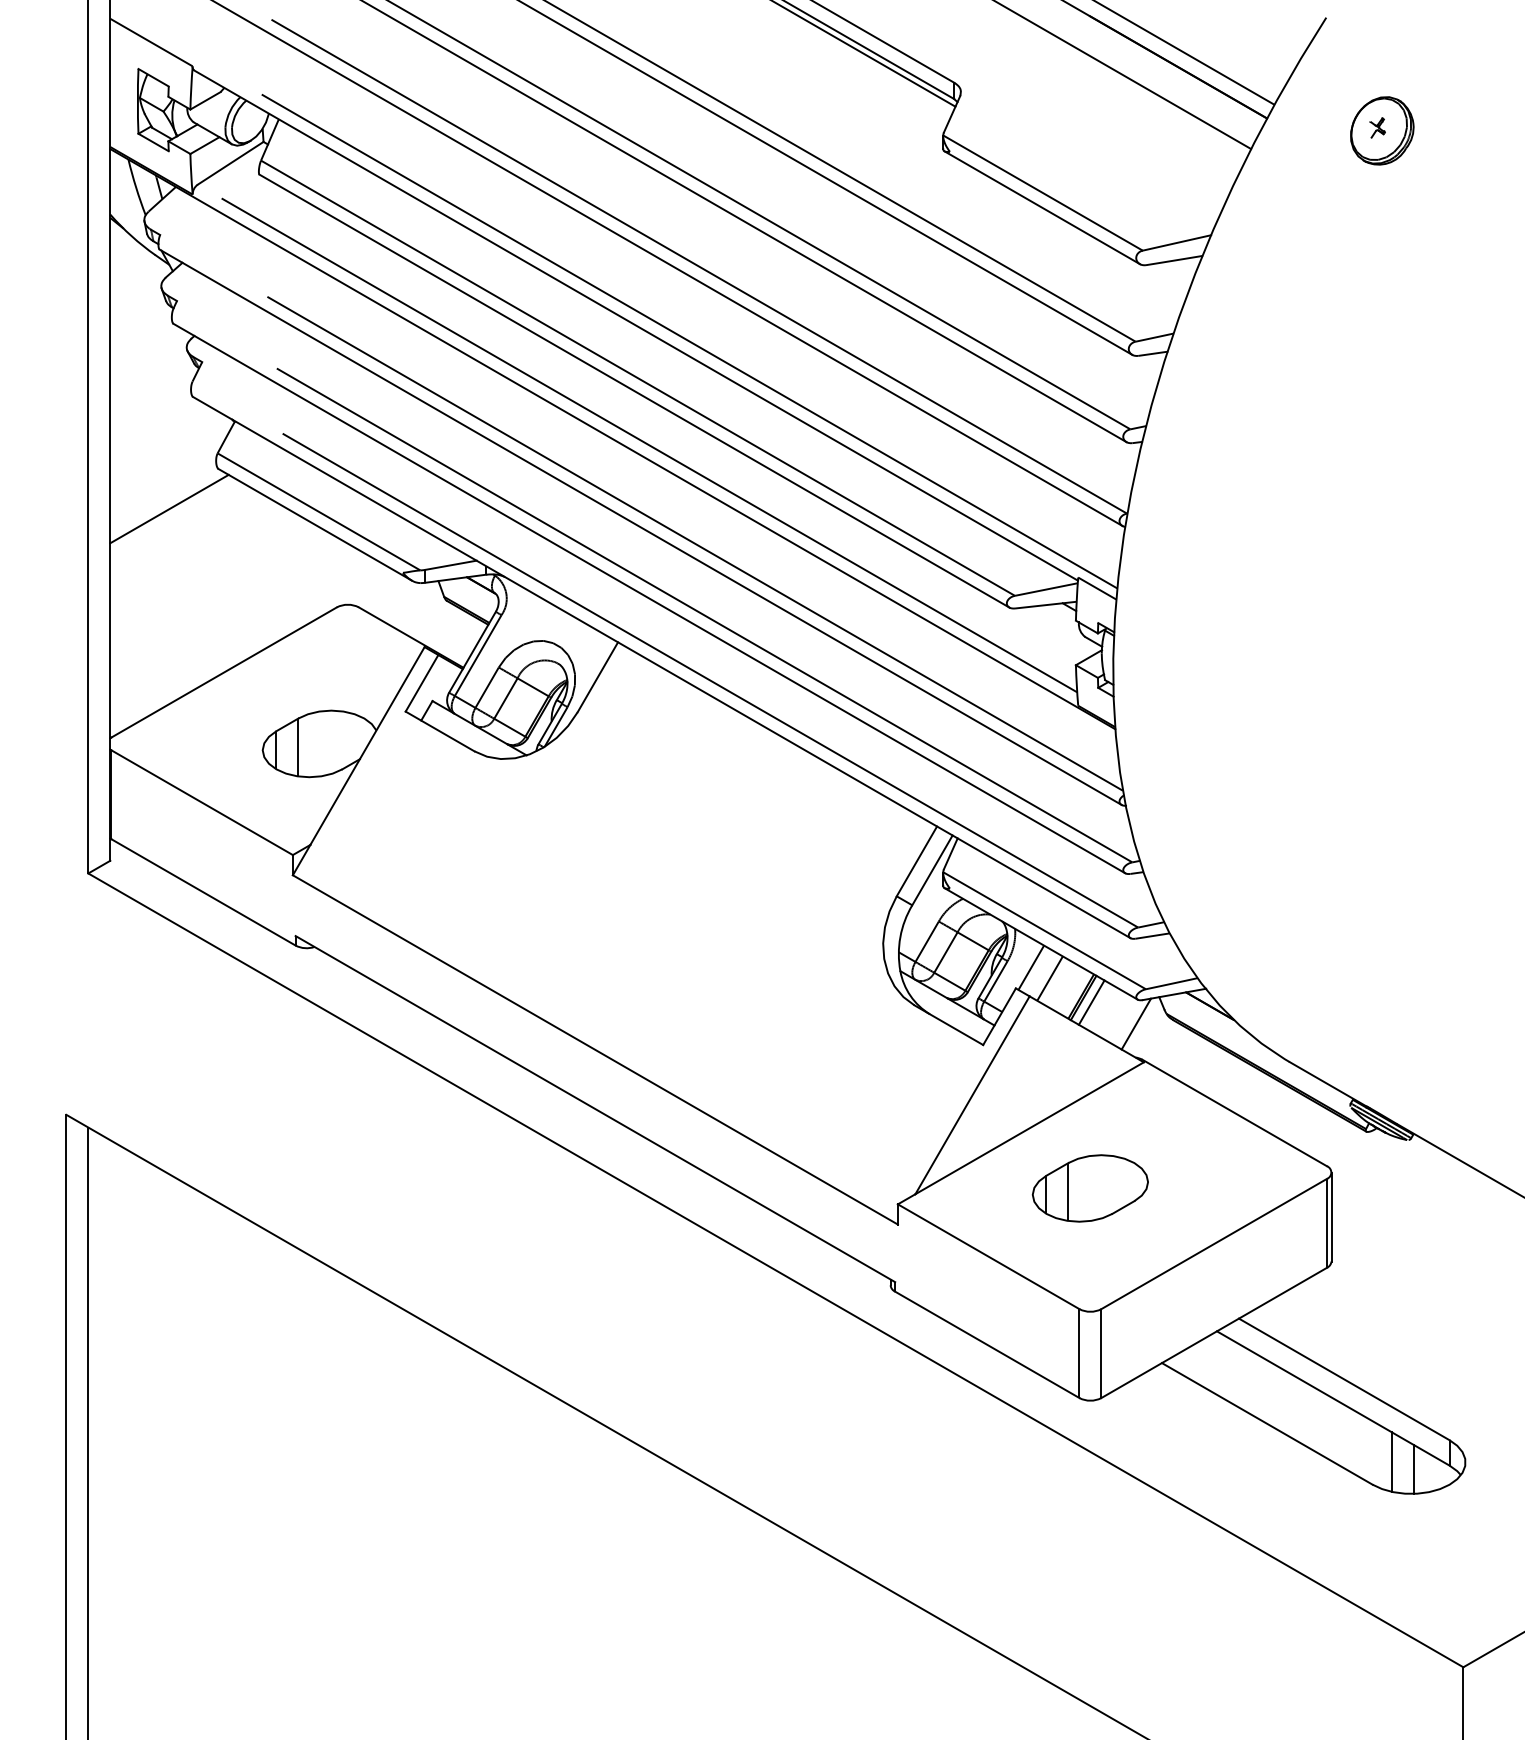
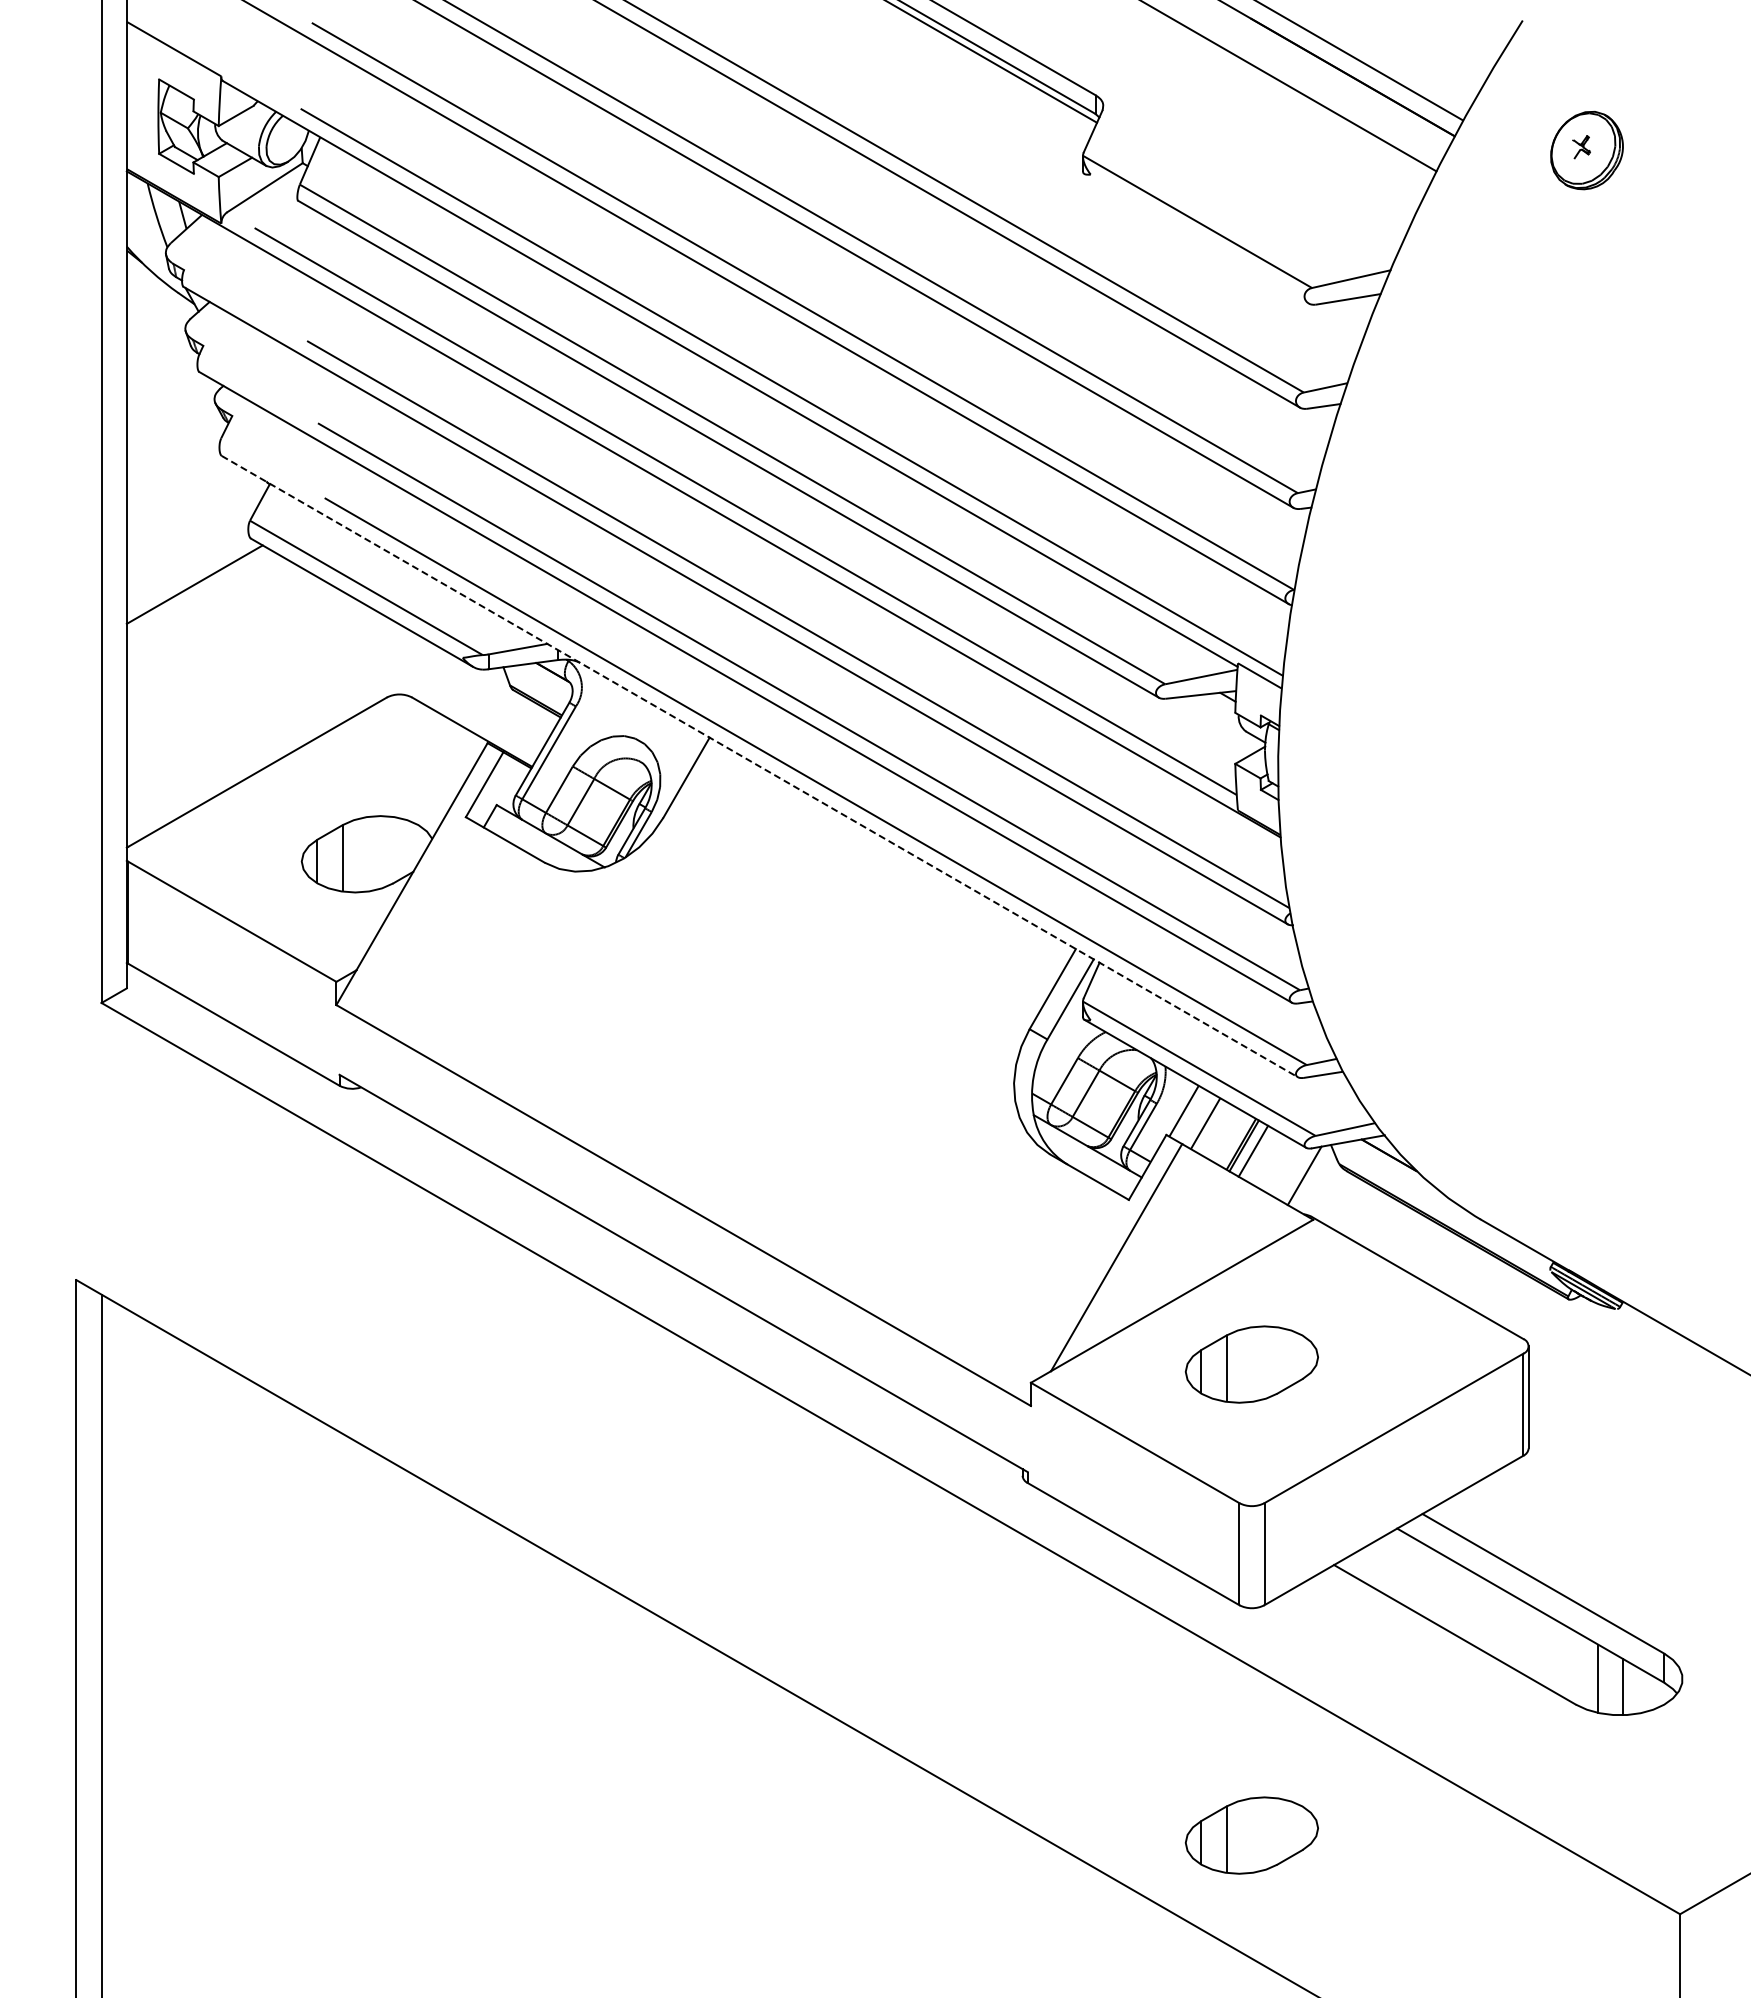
line: (1042, 207) -> (1196, 238), removed
line: (662, 667) -> (760, 766), solid -> dashed
part: (1090, 1598) -> (1251, 1835), added

